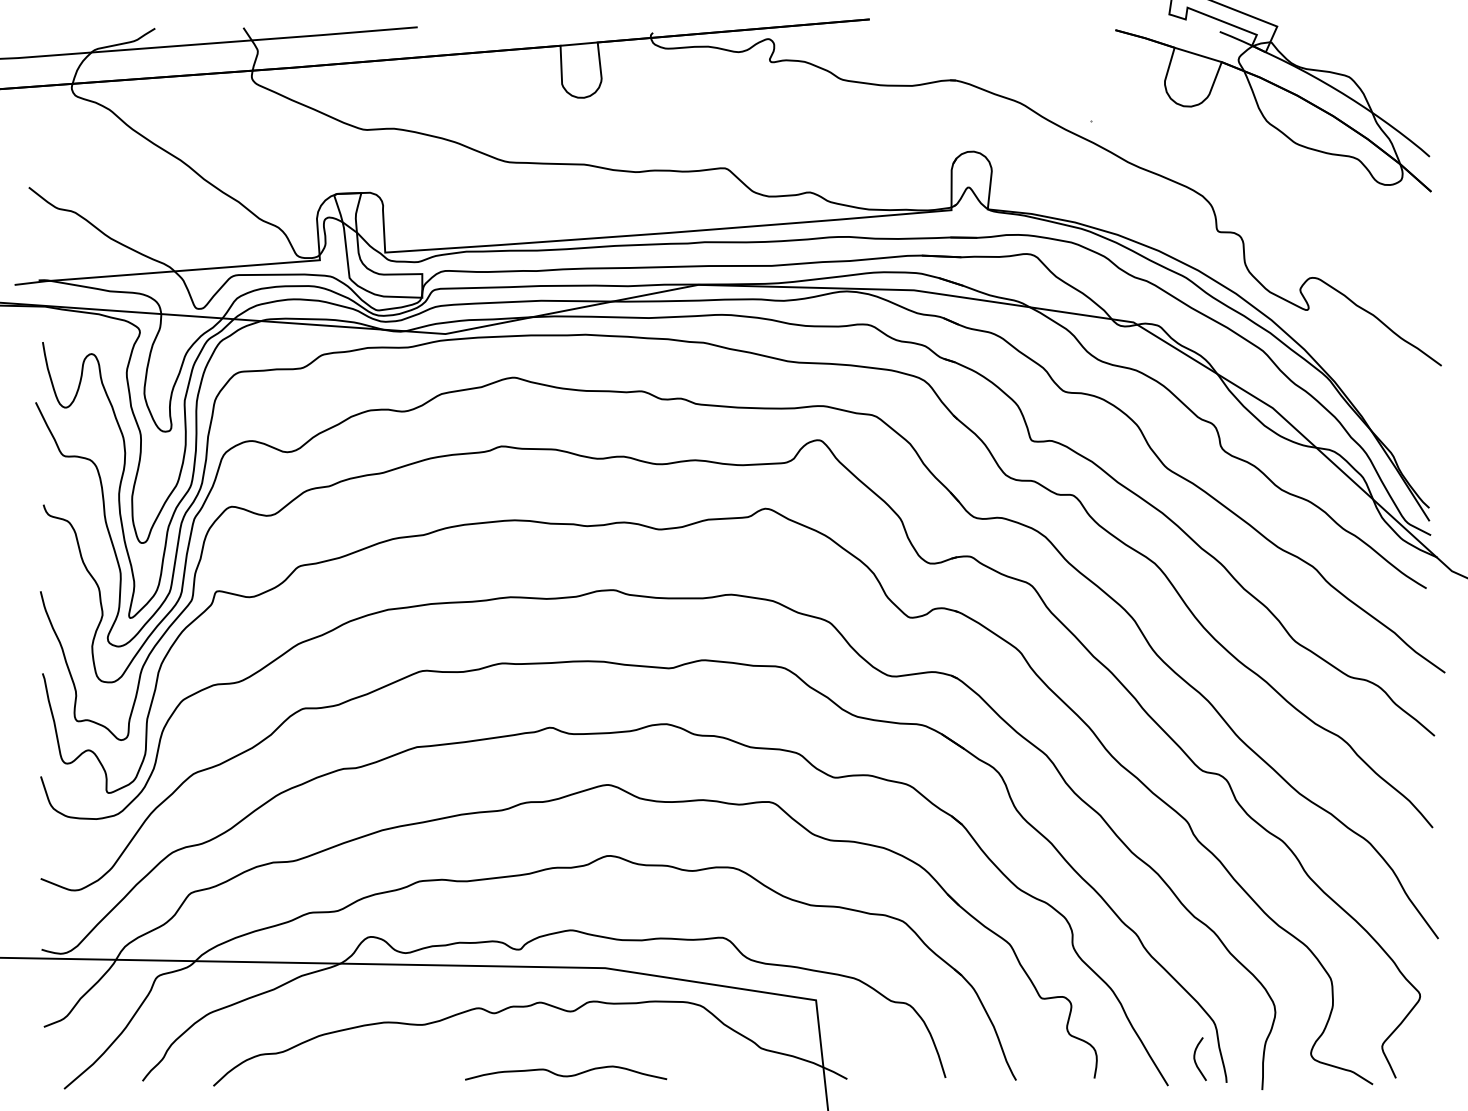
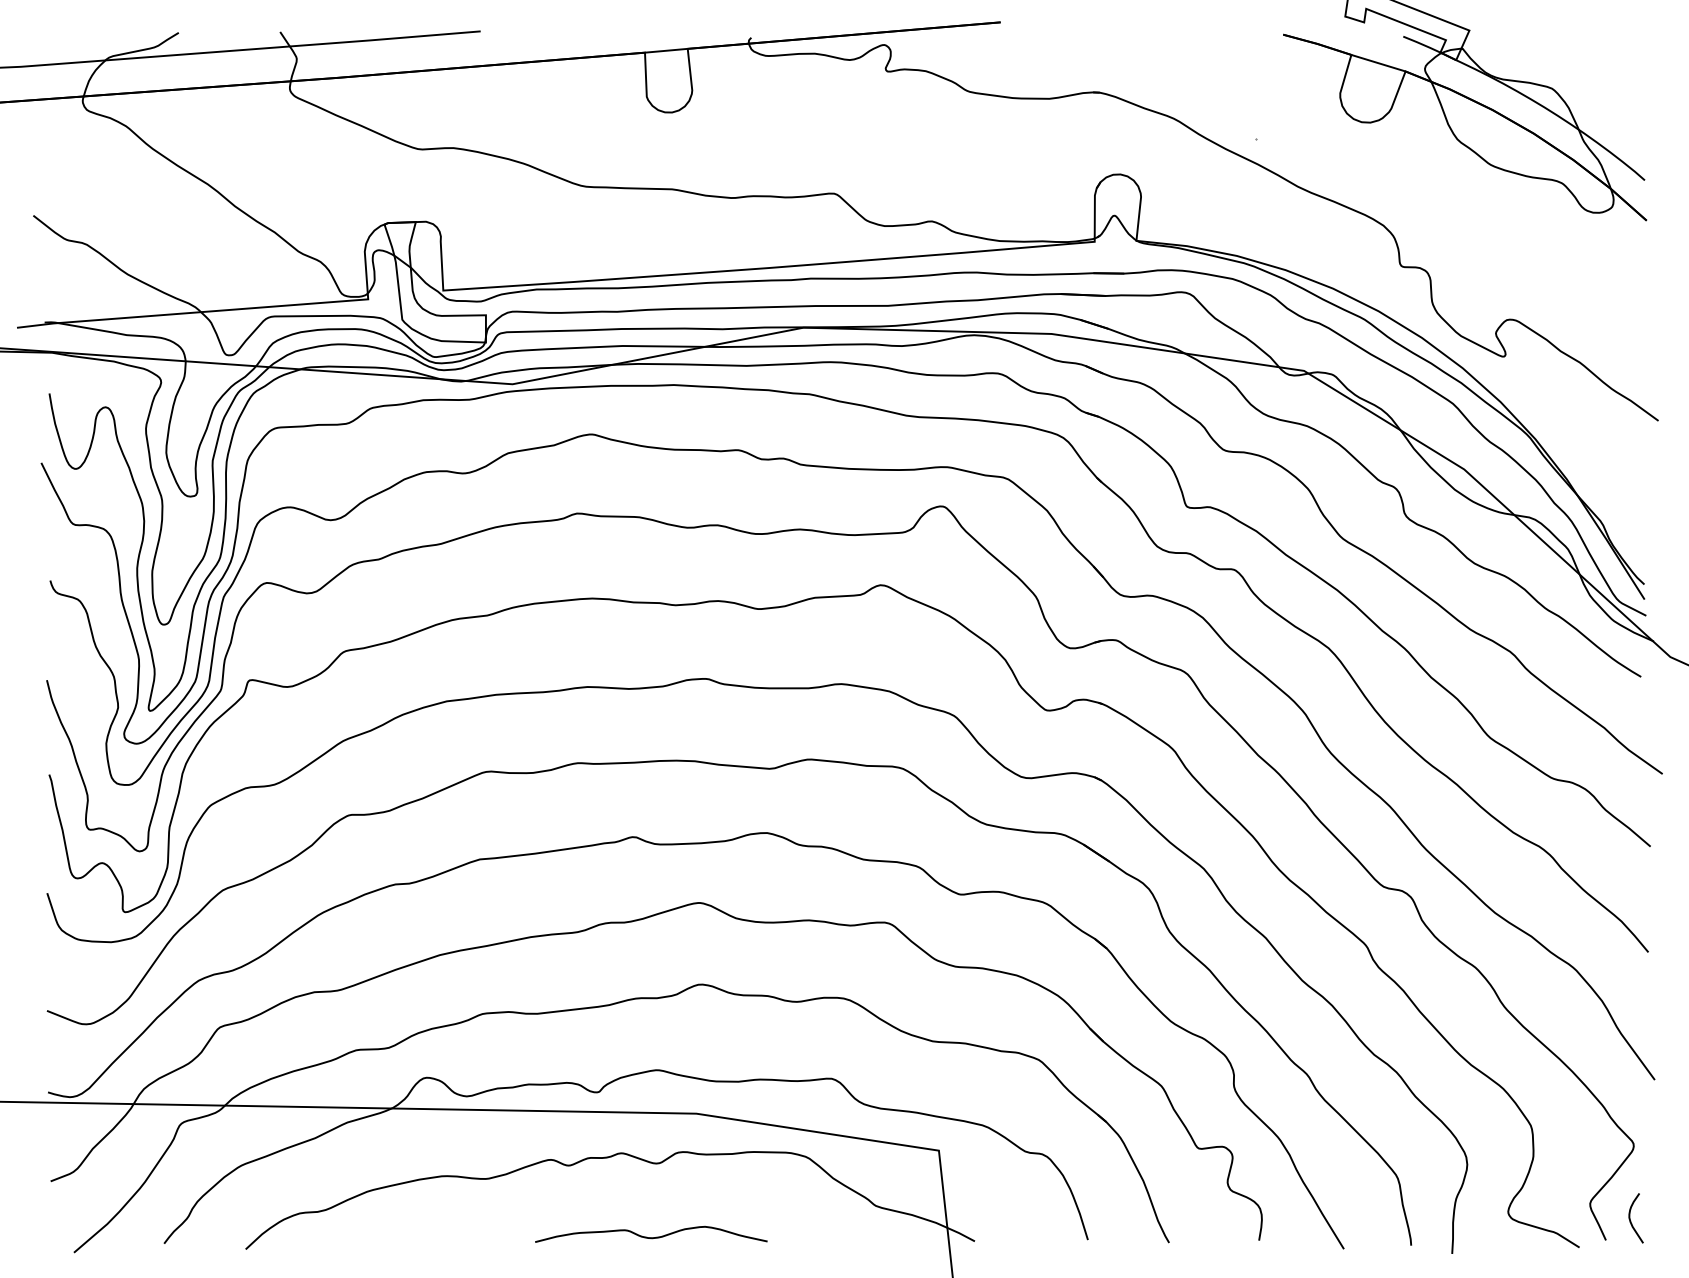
curve: (1195, 1059) -> (1630, 1218), moved

